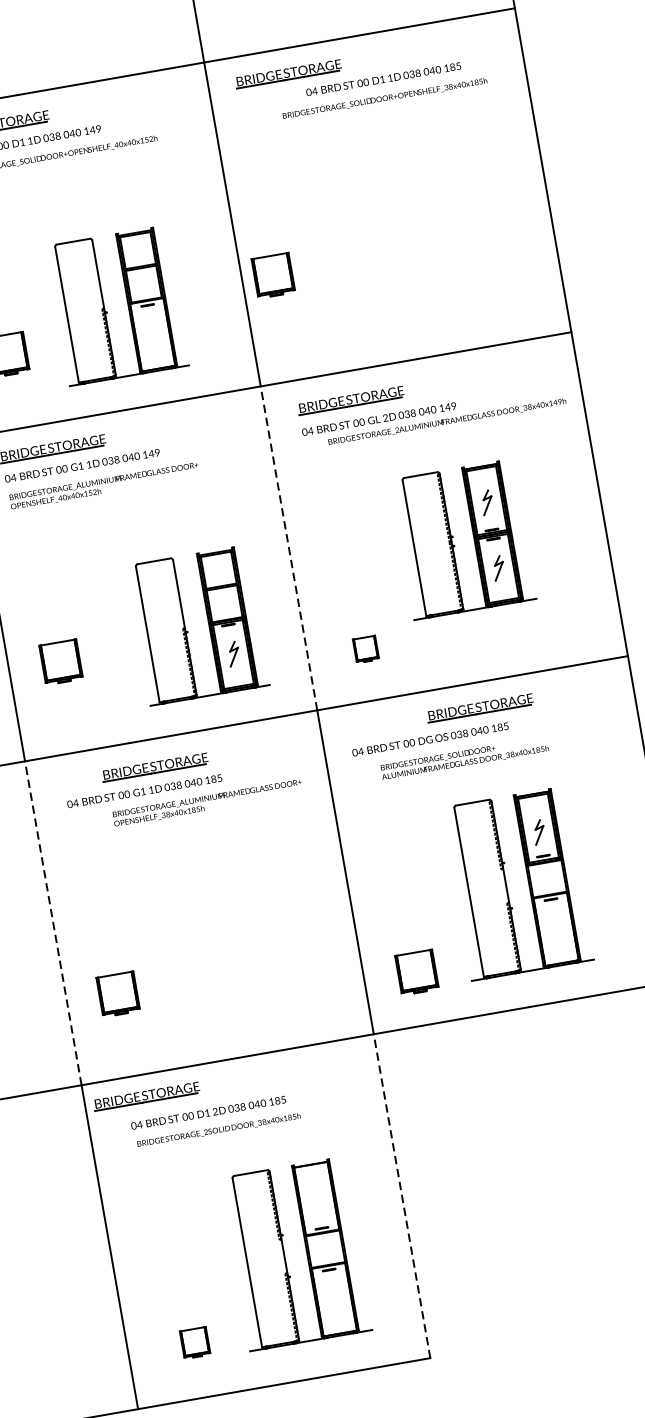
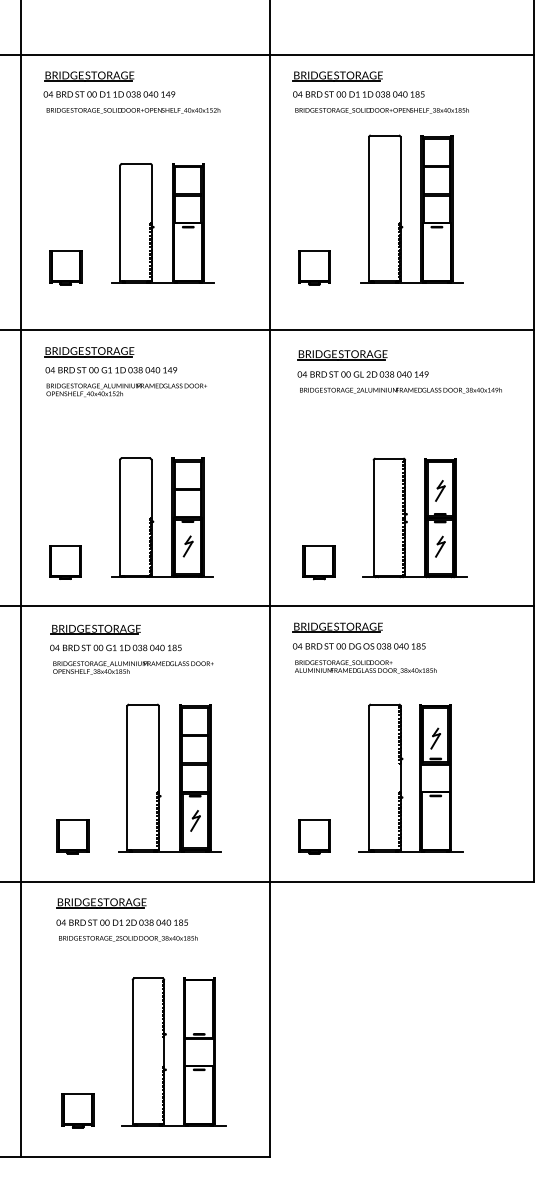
text: (383, 79) -> (358, 94), moved
text: (384, 98) -> (381, 110), moved
part: (412, 212) -> (420, 208), added
part: (273, 275) -> (314, 267), moved
part: (107, 311) -> (154, 226), moved
text: (446, 421) -> (400, 390), moved
part: (453, 538) -> (407, 515), moved
line: (289, 548) -> (270, 468), dashed -> solid
part: (189, 631) -> (154, 521), moved
part: (365, 649) -> (318, 562), size x1.67
part: (61, 662) -> (65, 562), moved
part: (479, 708) -> (337, 627), moved
text: (464, 757) -> (365, 666), moved
part: (154, 767) -> (95, 629), moved
text: (208, 802) -> (133, 667), moved
line: (53, 922) -> (21, 743), dashed -> solid
part: (222, 934) -> (159, 777), added
part: (117, 994) -> (72, 836), moved
part: (146, 1096) -> (101, 903), moved
line: (402, 1196) -> (270, 1019), dashed -> solid
part: (194, 1342) -> (77, 1110), size x1.43

